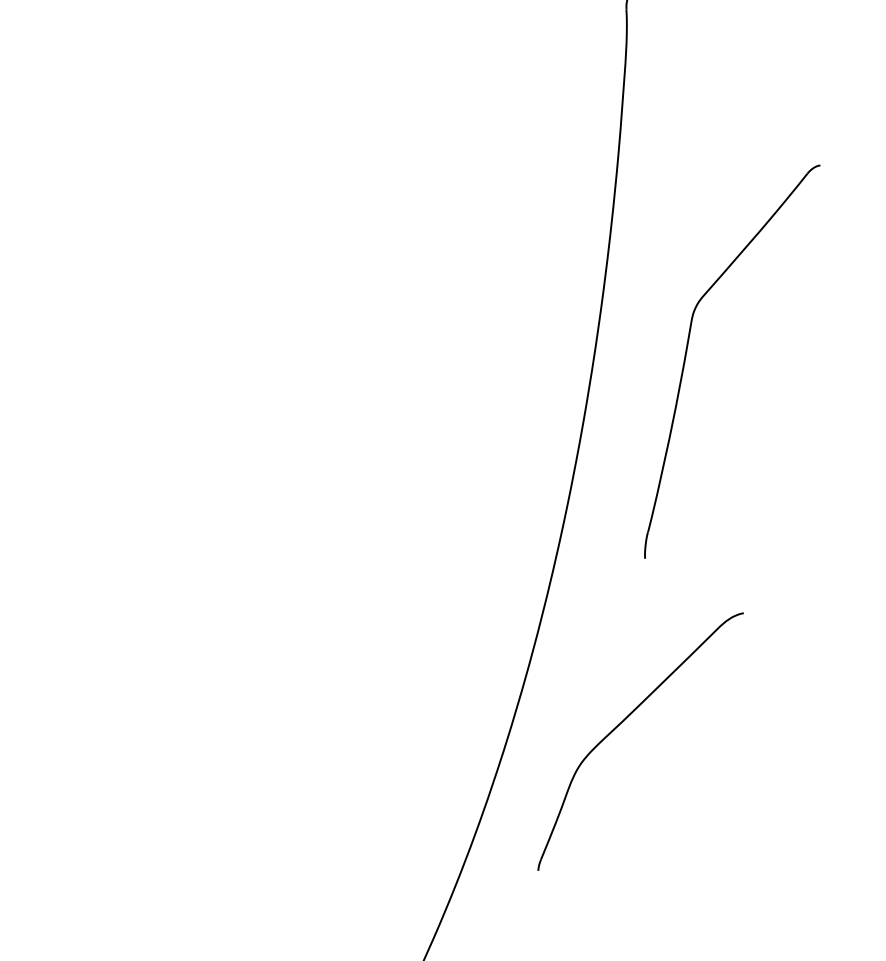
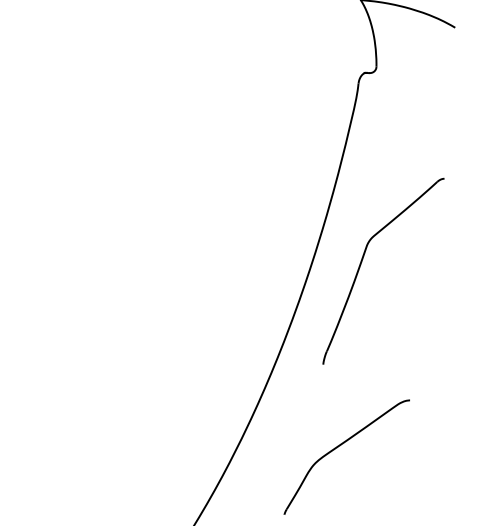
part: (621, 725) -> (338, 447), moved

